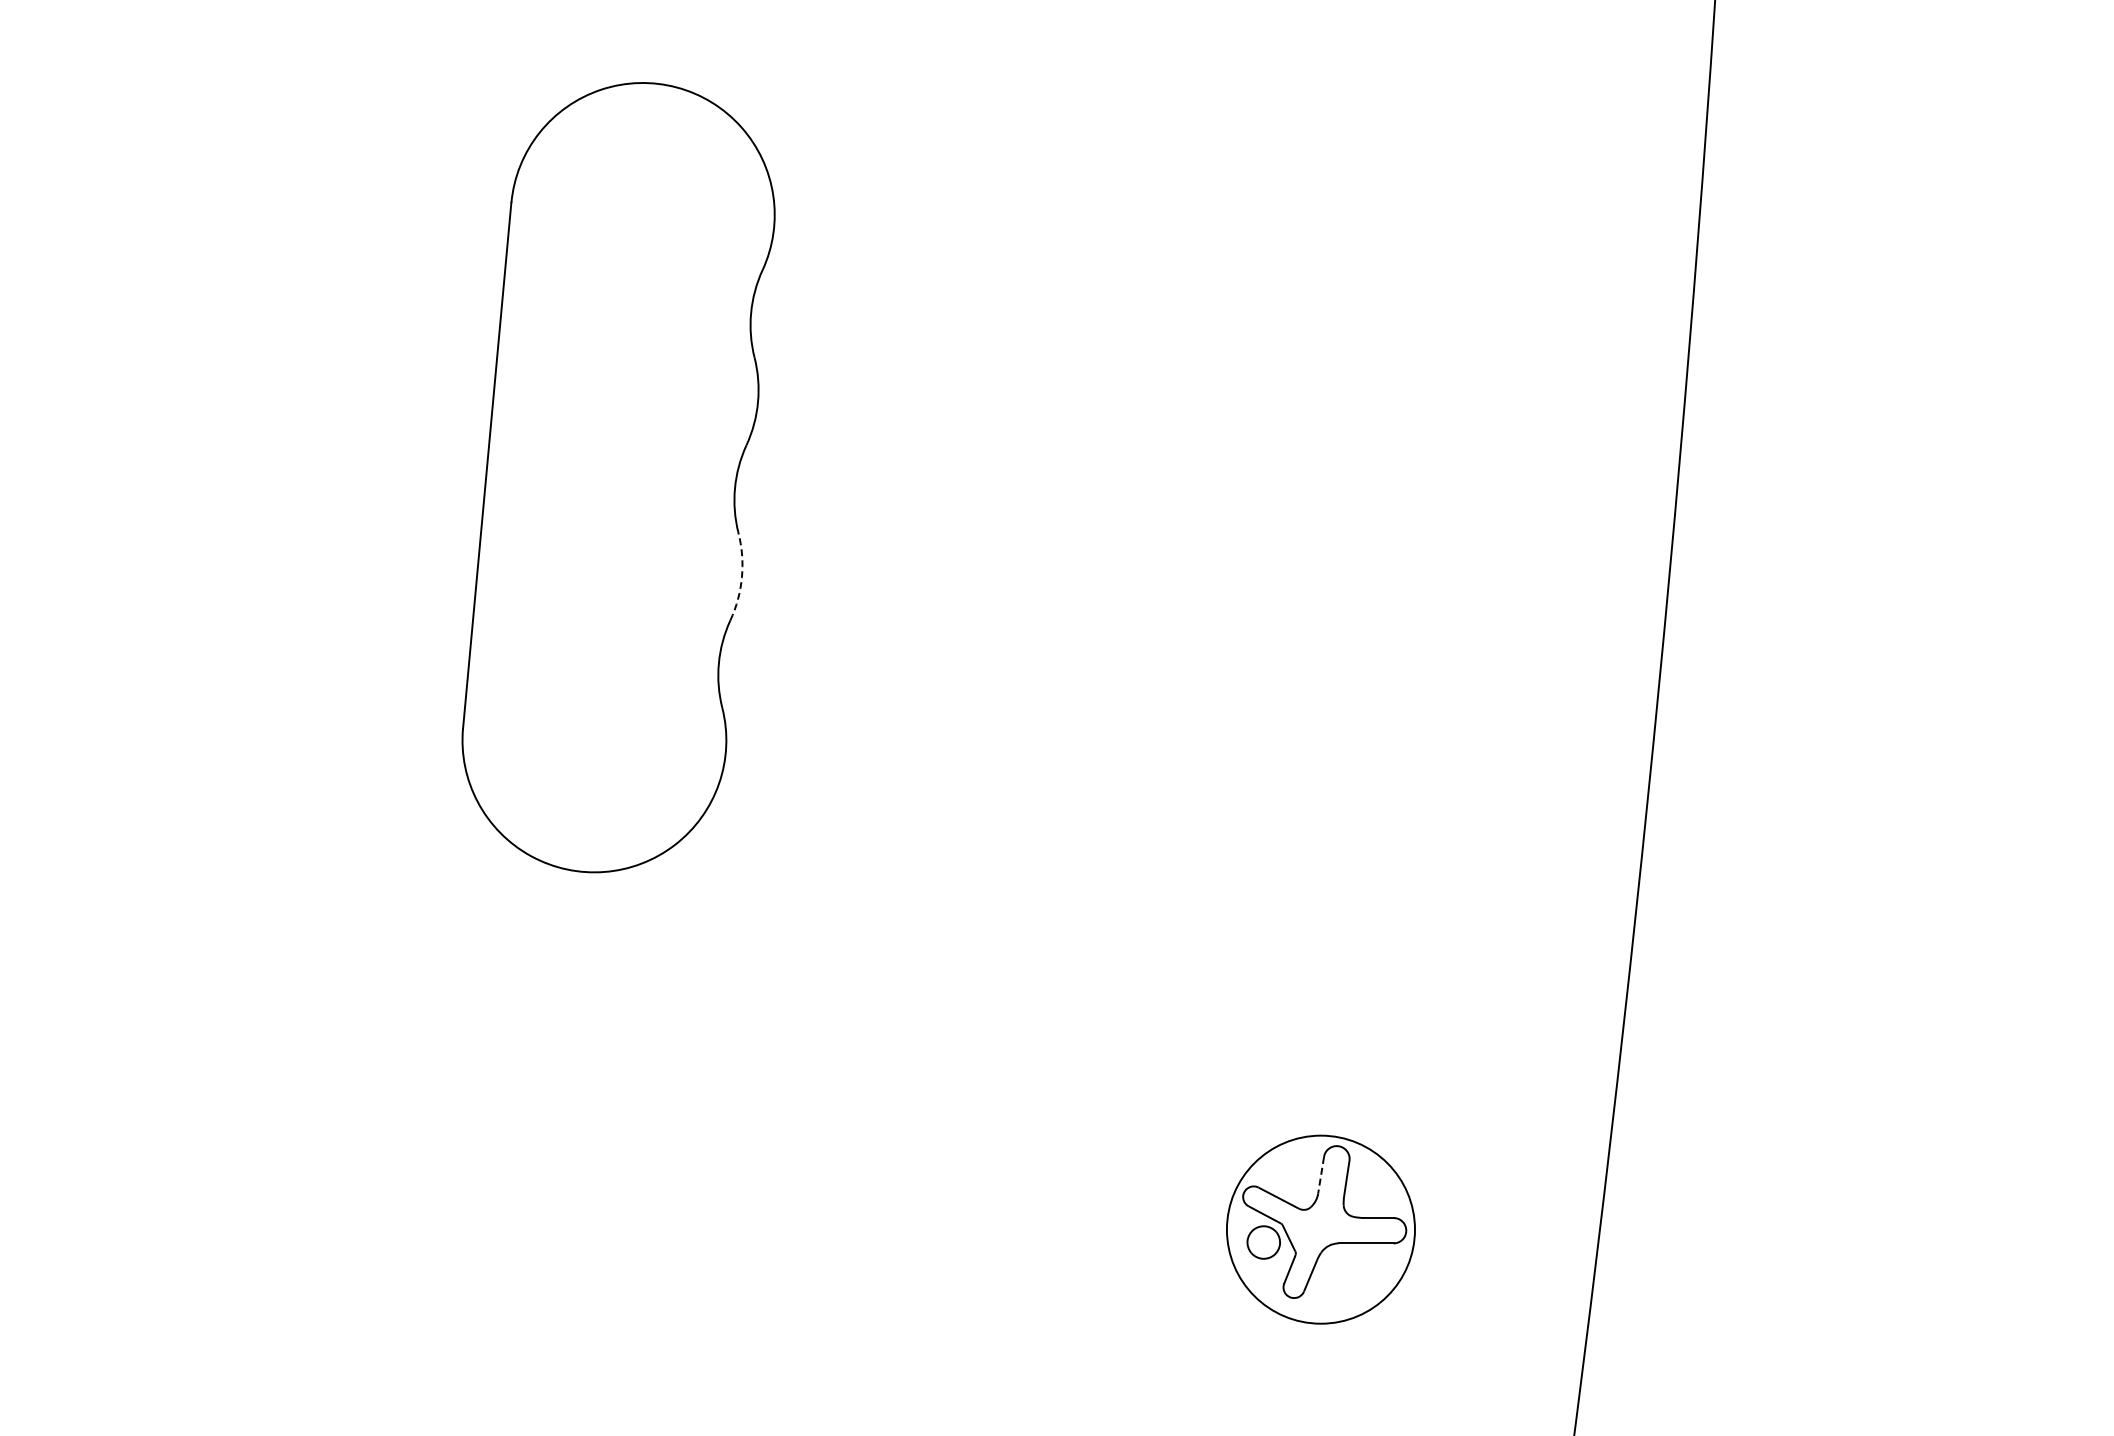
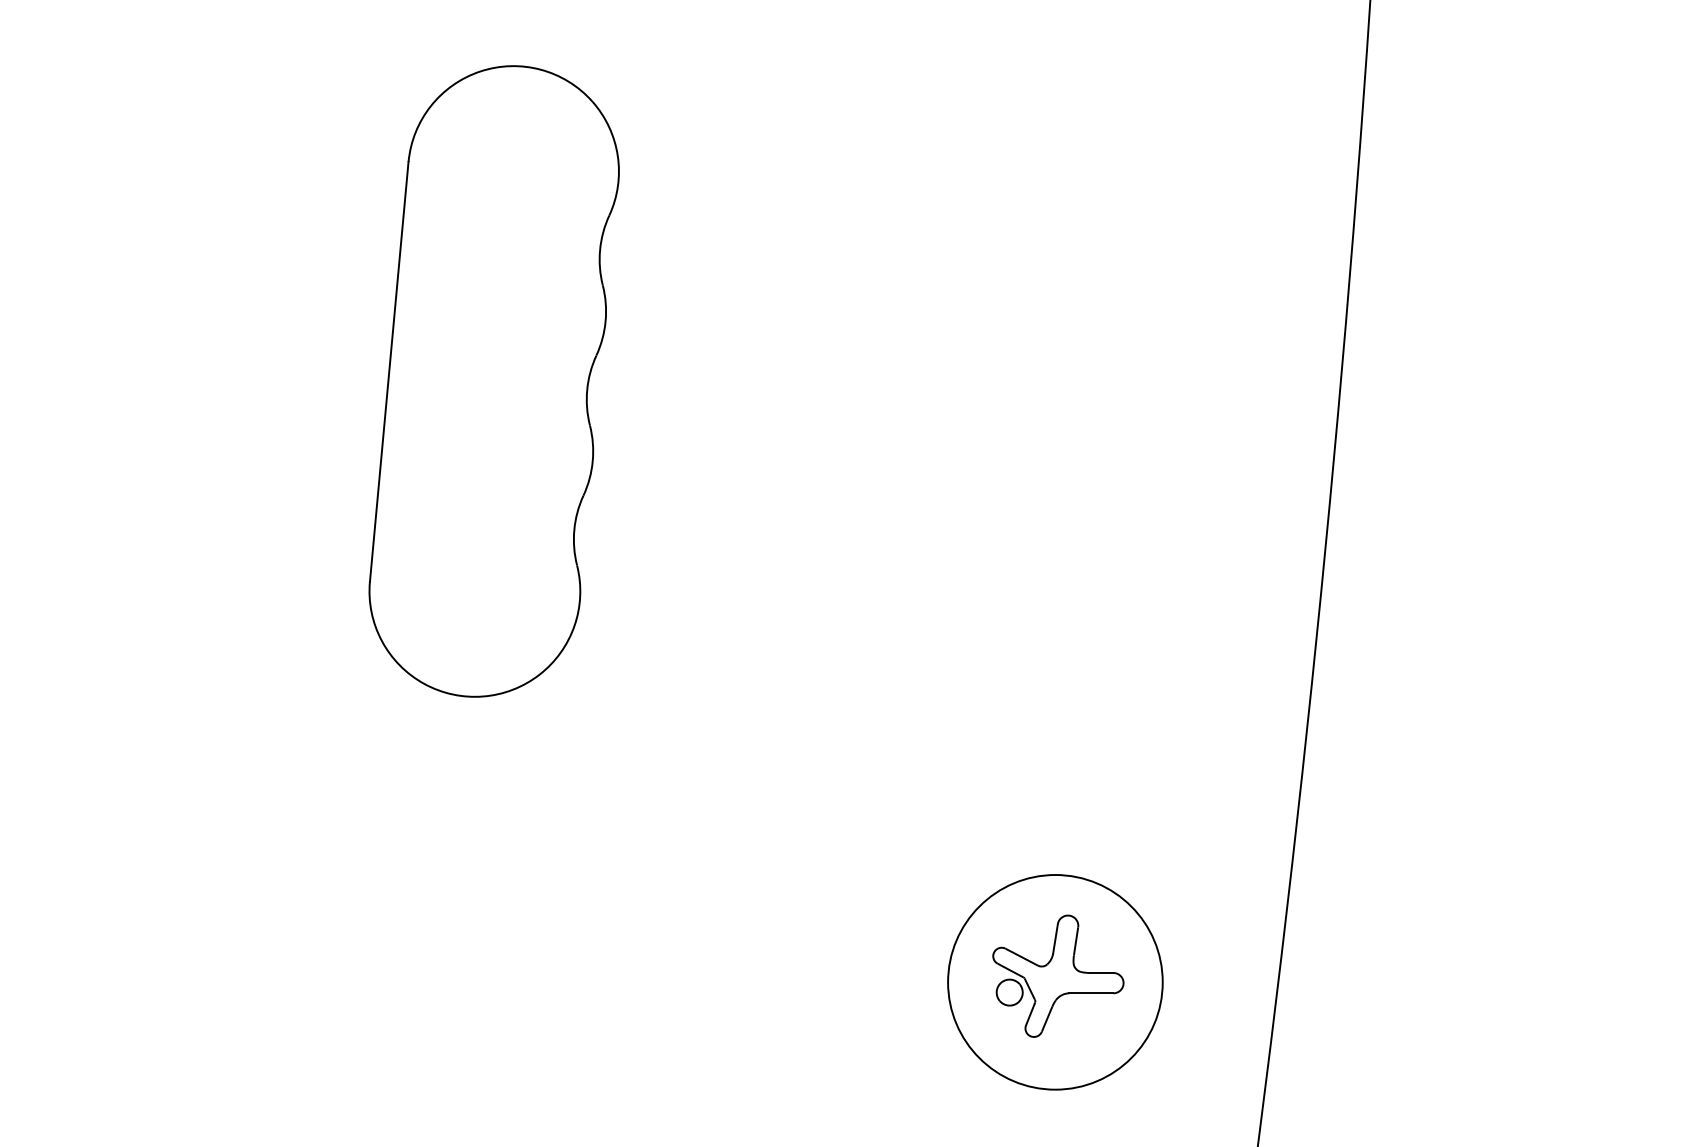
arc: (741, 577) -> (592, 461), dashed -> solid
line: (1321, 1175) -> (1055, 939), dashed -> solid
circle: (1320, 1229) -> (1055, 982), size x1.43

